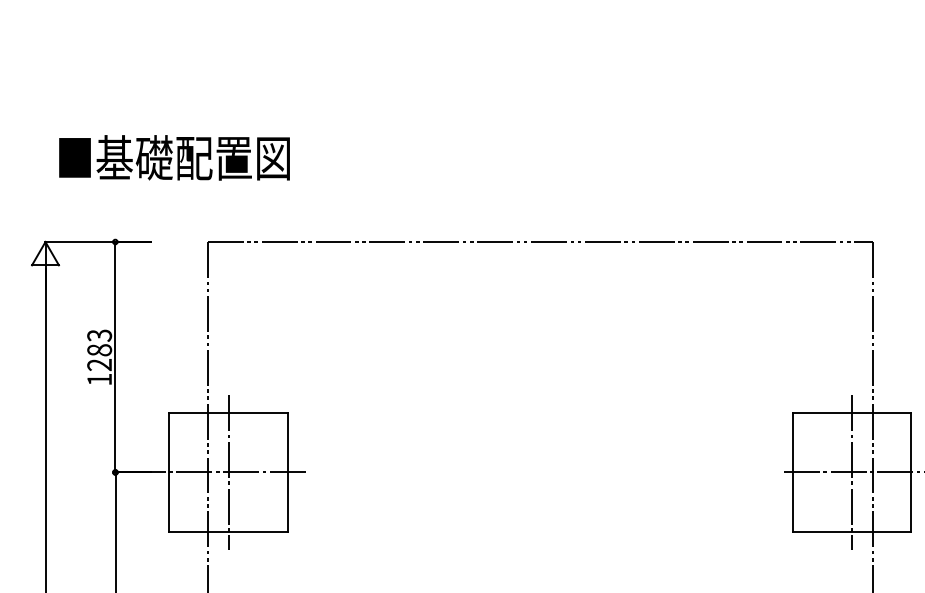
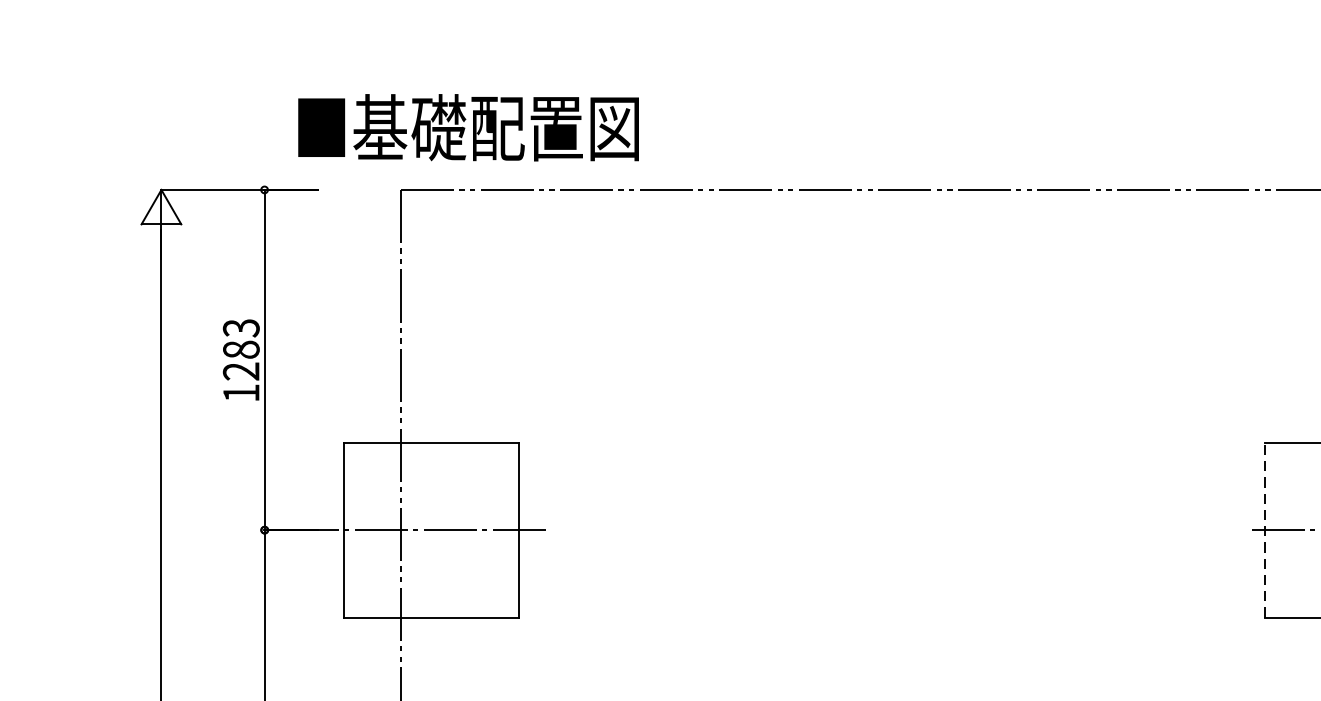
text: (174, 157) -> (468, 127), moved
line: (792, 471) -> (1264, 528), solid -> dashed
line: (228, 472) -> (431, 530), removed

